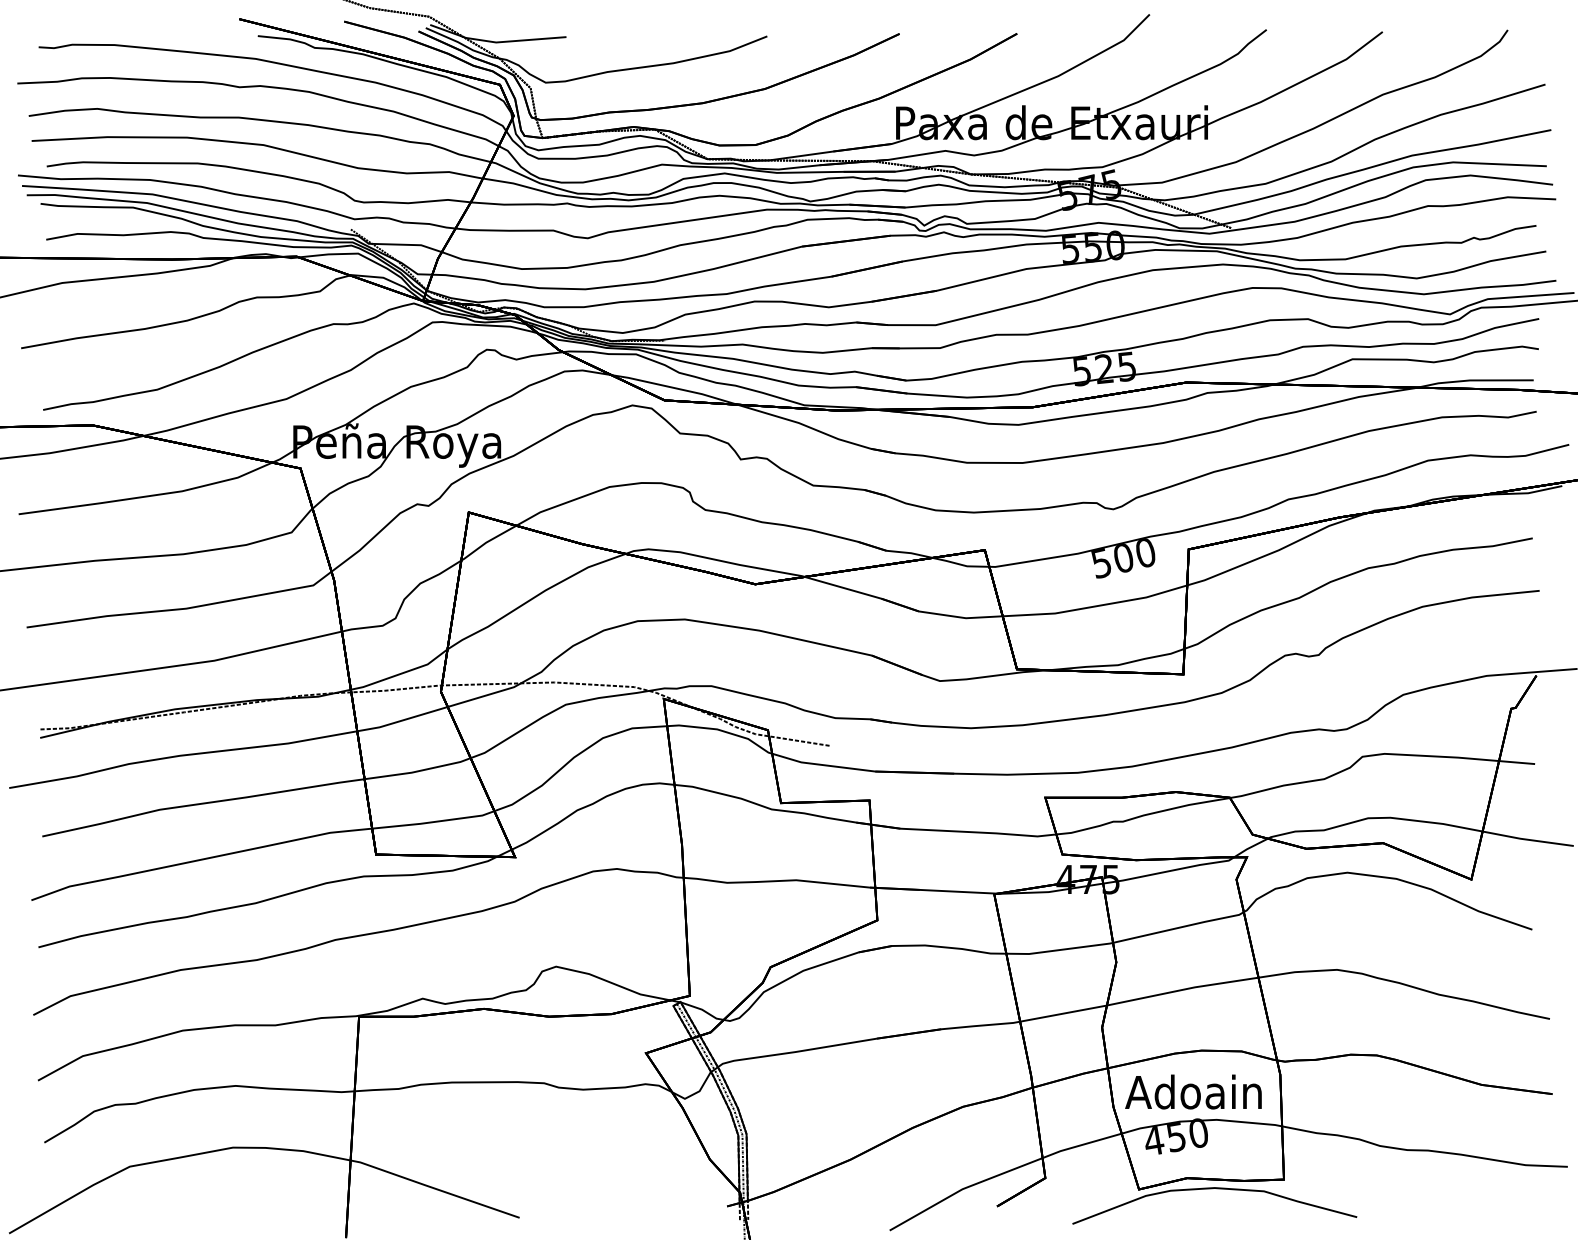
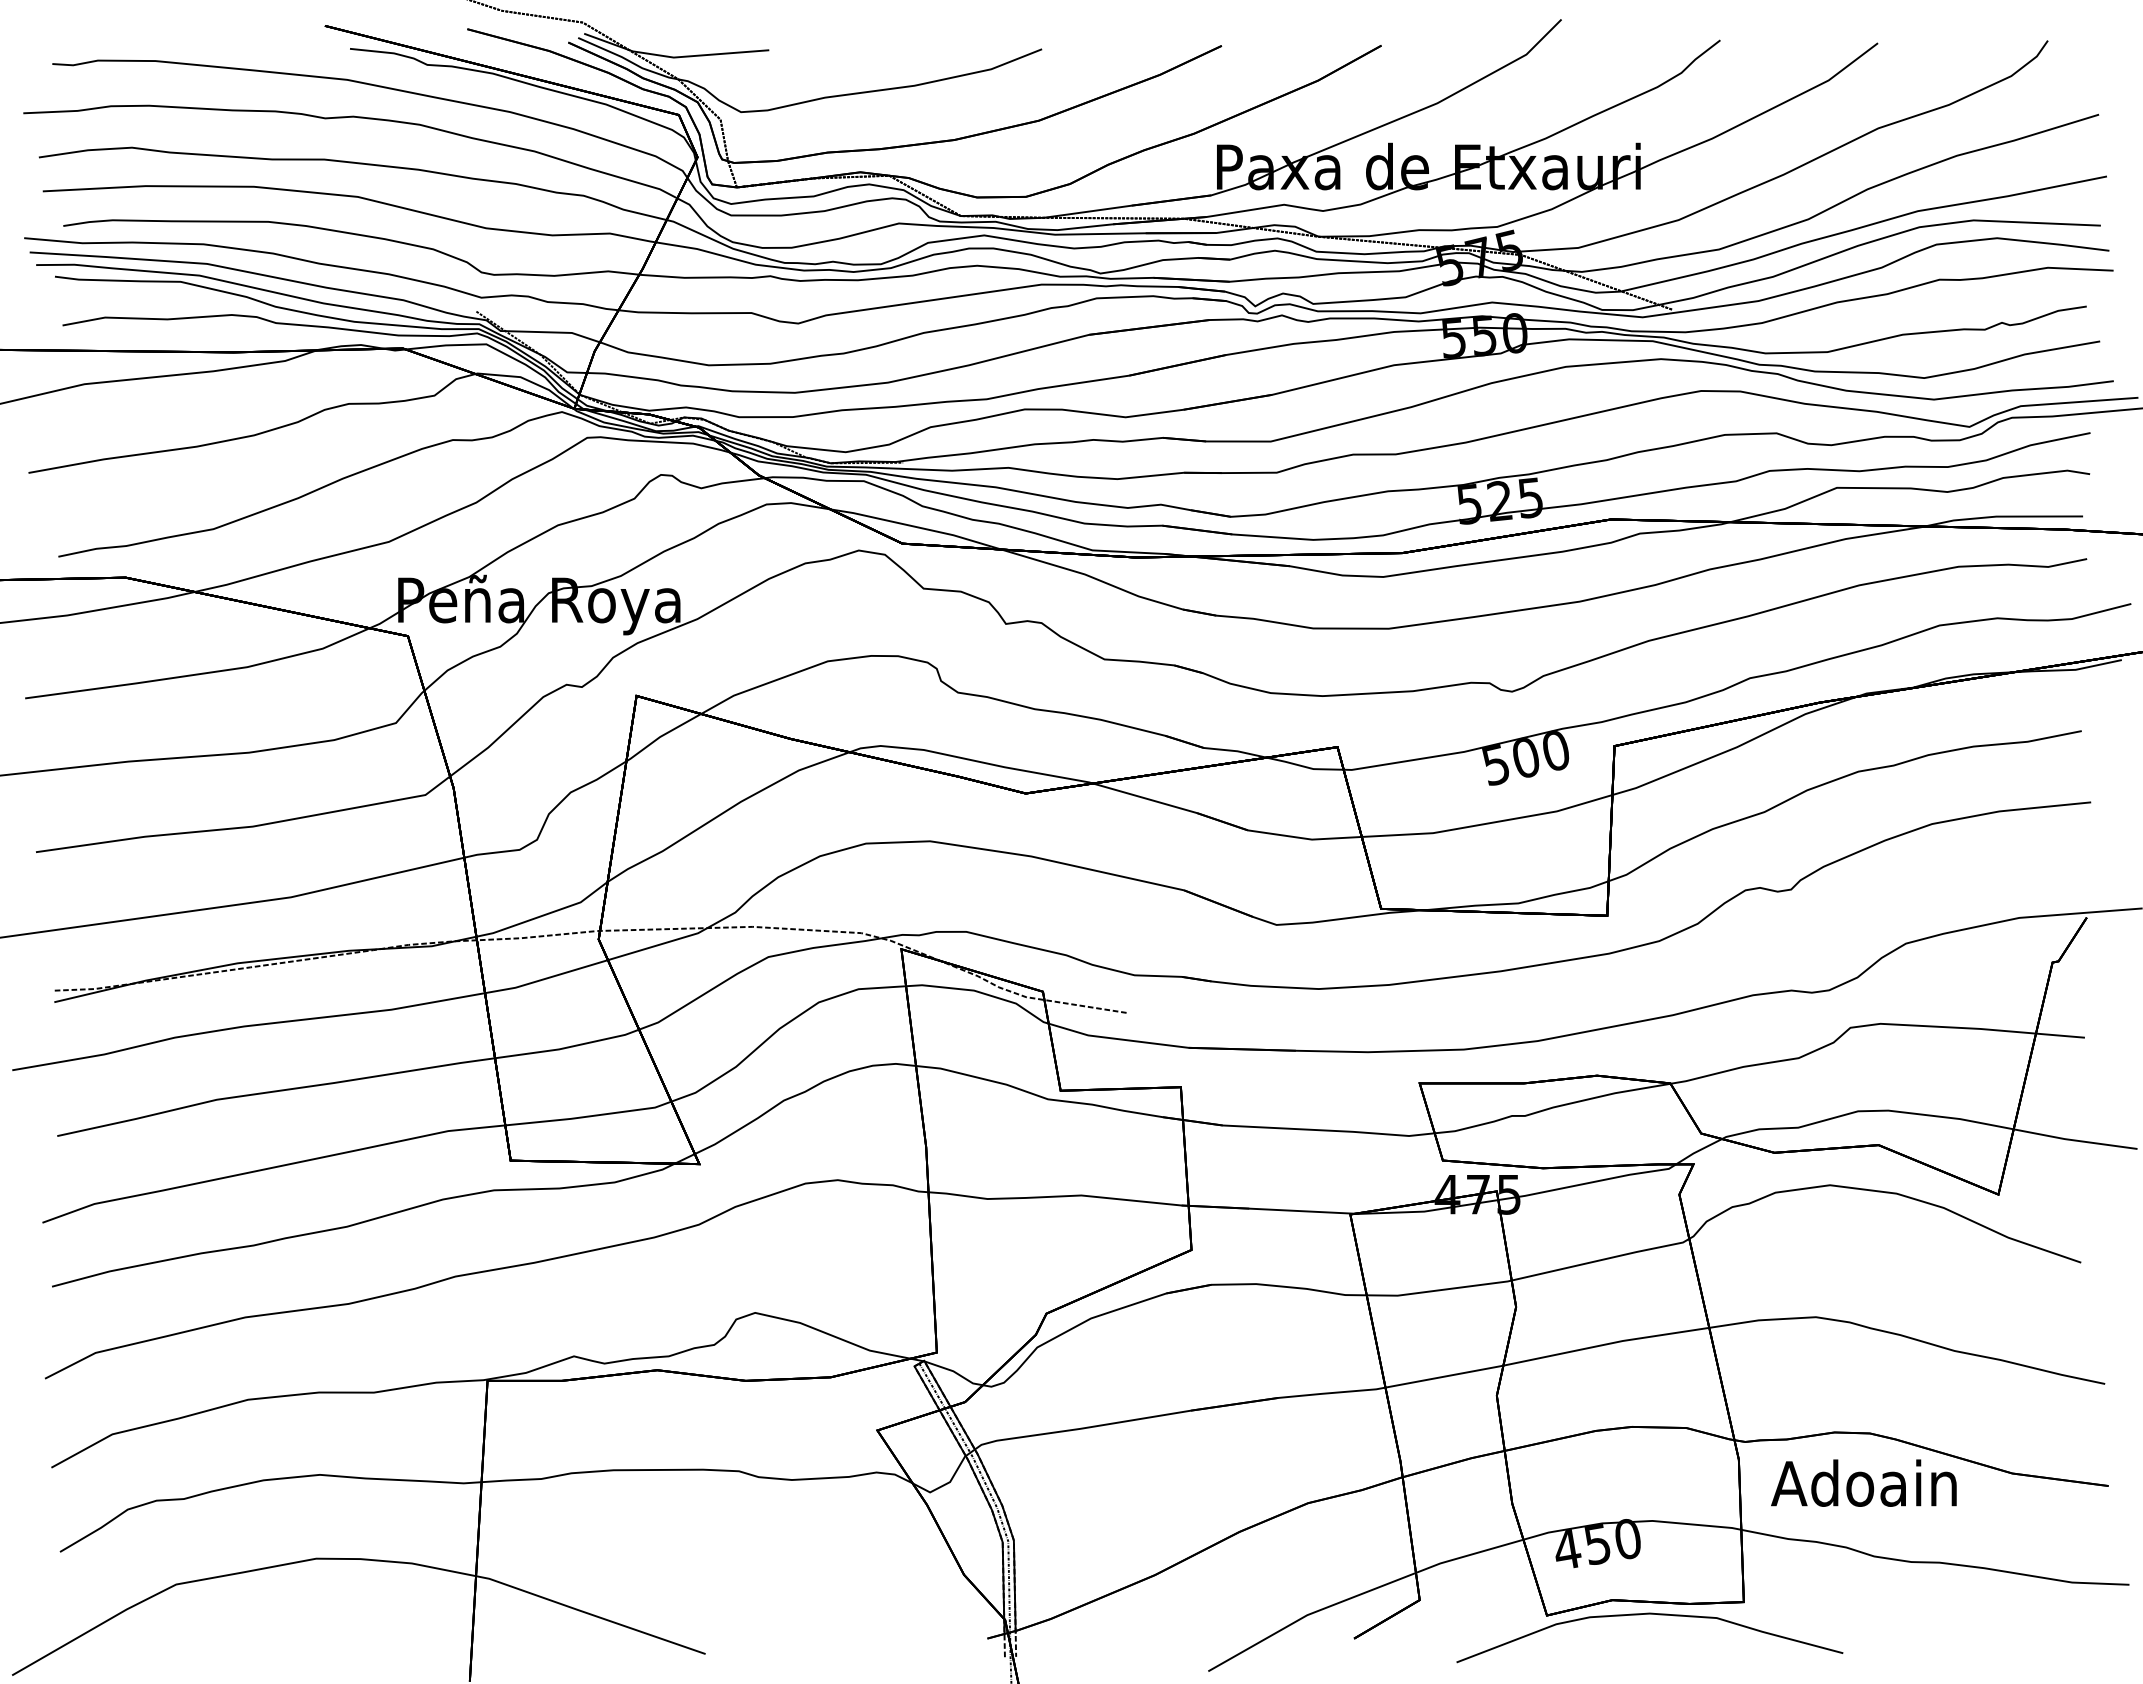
text: (1193, 1091) -> (1863, 1482), moved

